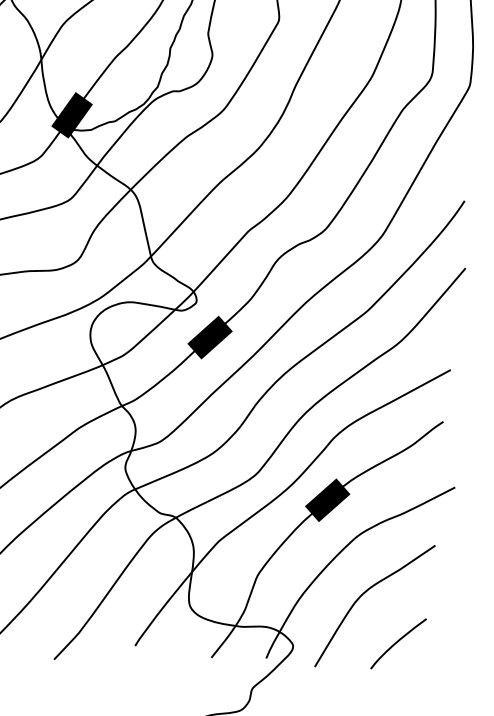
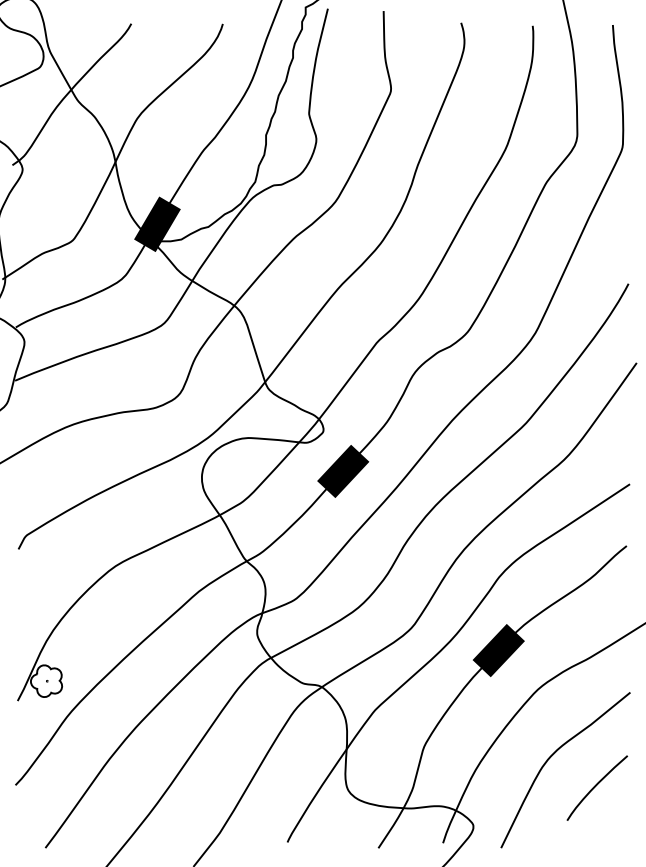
curve: (398, 642) -> (596, 786), moved

